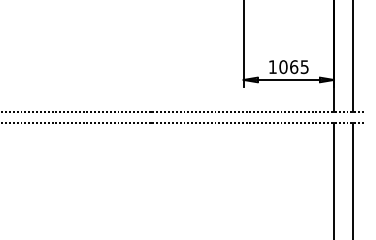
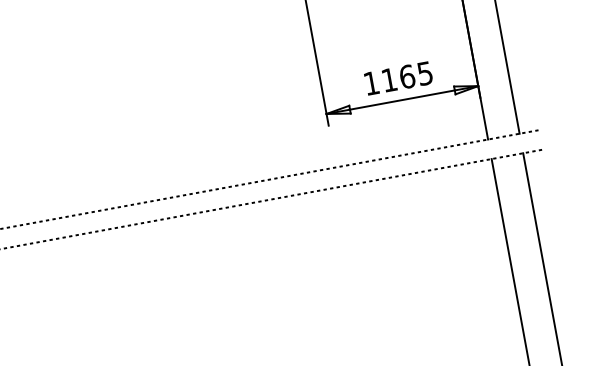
text: (283, 67) -> (389, 80), 1065 -> 1165

